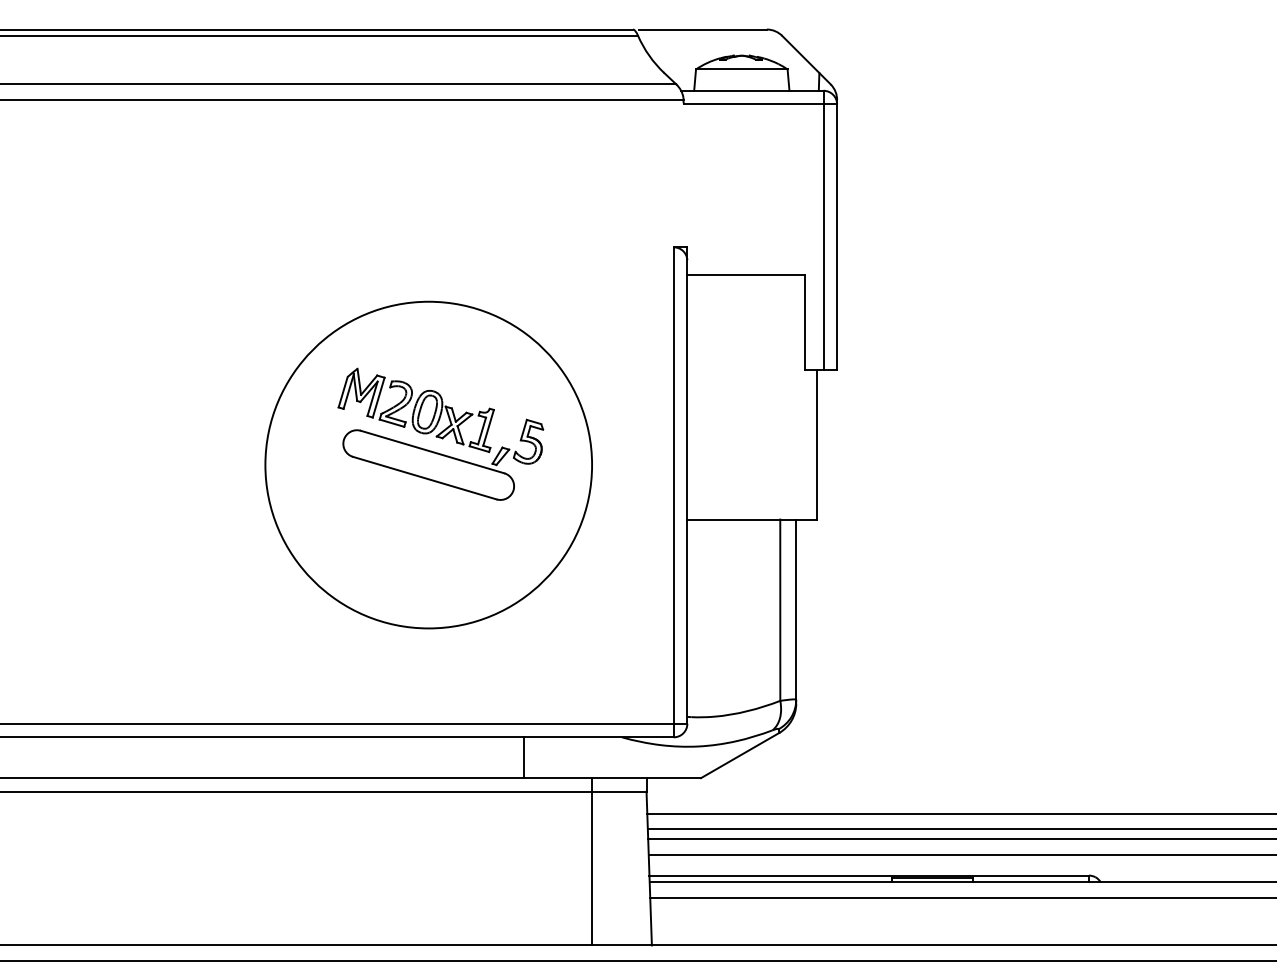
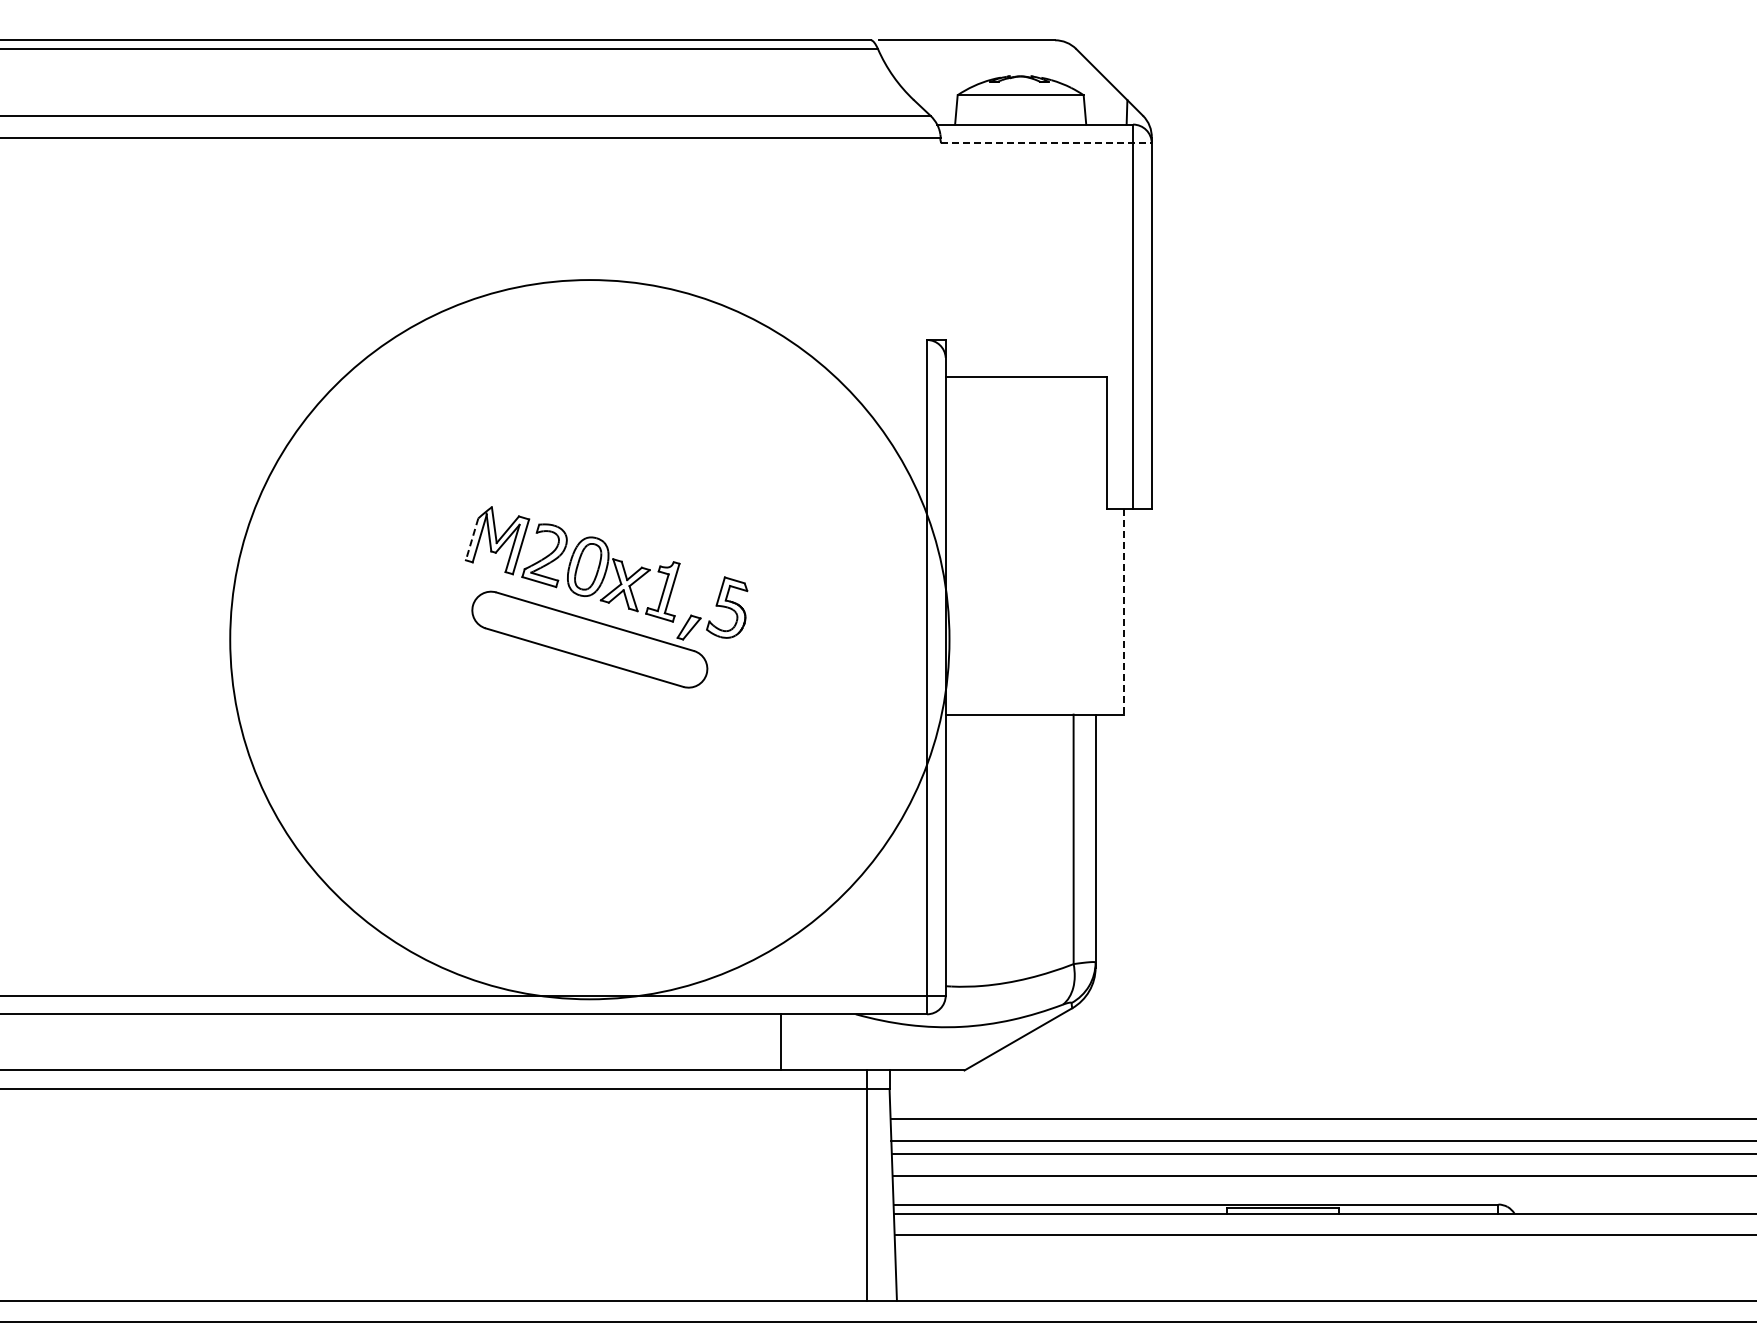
line: (760, 104) -> (1046, 143), solid -> dashed
line: (343, 392) -> (472, 539), solid -> dashed
line: (816, 445) -> (1123, 612), solid -> dashed
circle: (428, 464) -> (589, 639), size x1.6
line: (523, 757) -> (780, 1042), moved
line: (591, 861) -> (866, 1185), moved

